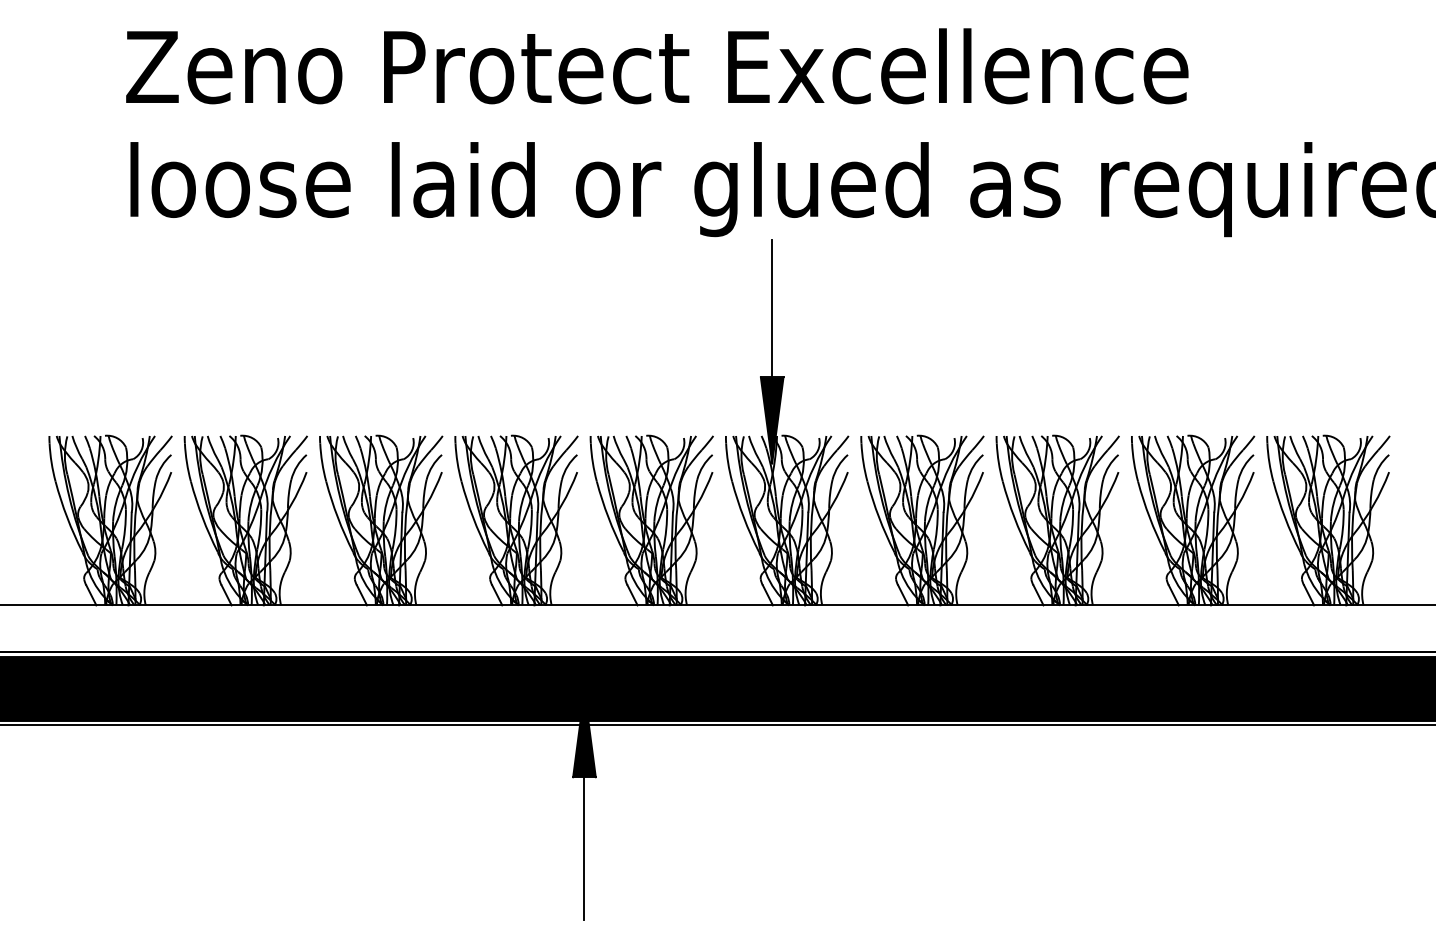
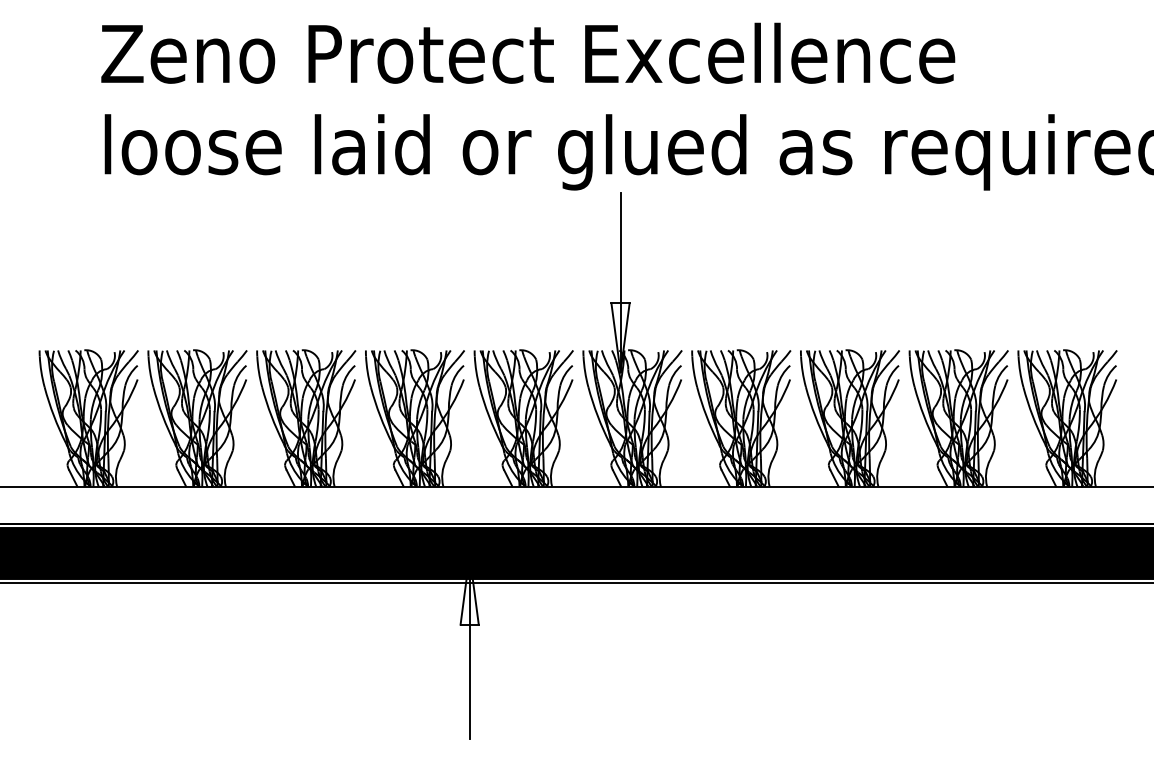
fill: (772, 419) -> (620, 337), removed
fill: (584, 733) -> (469, 589), removed

